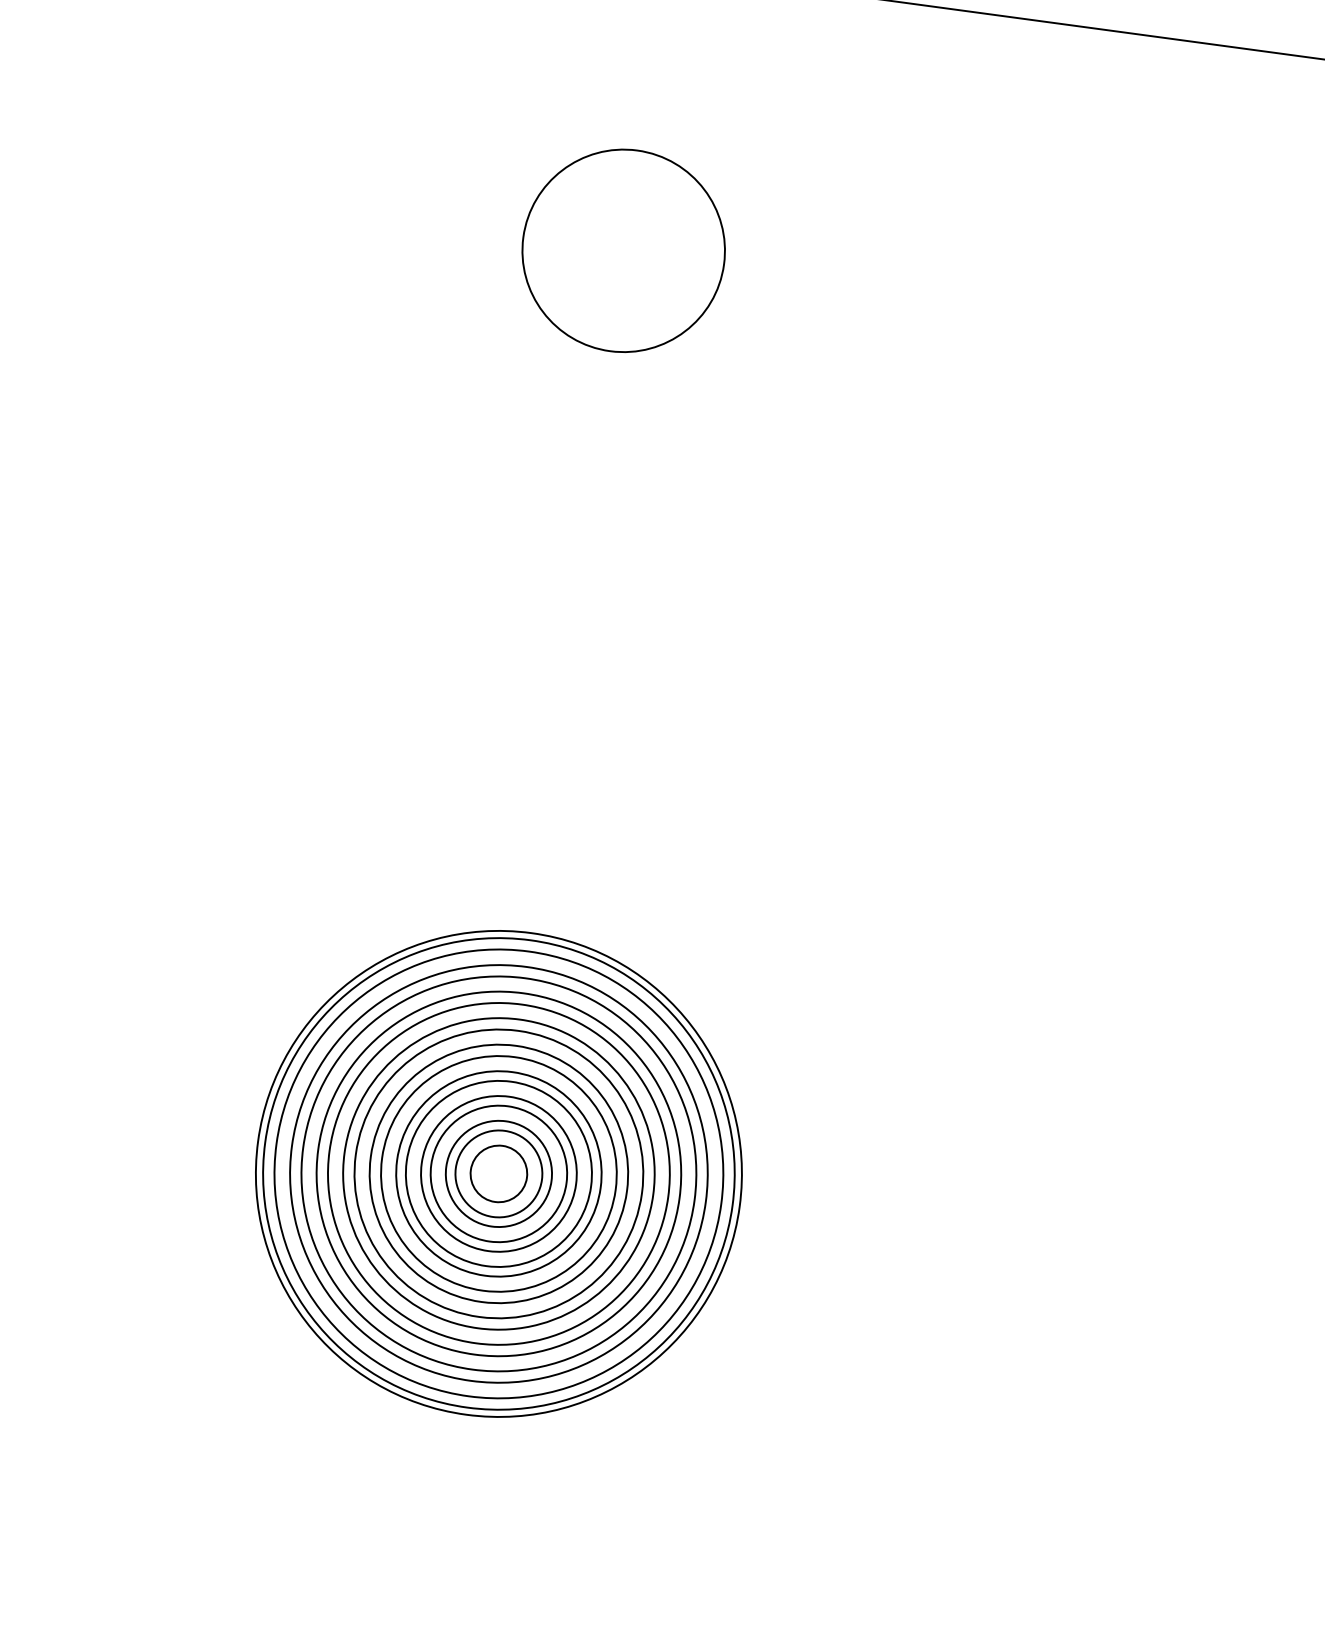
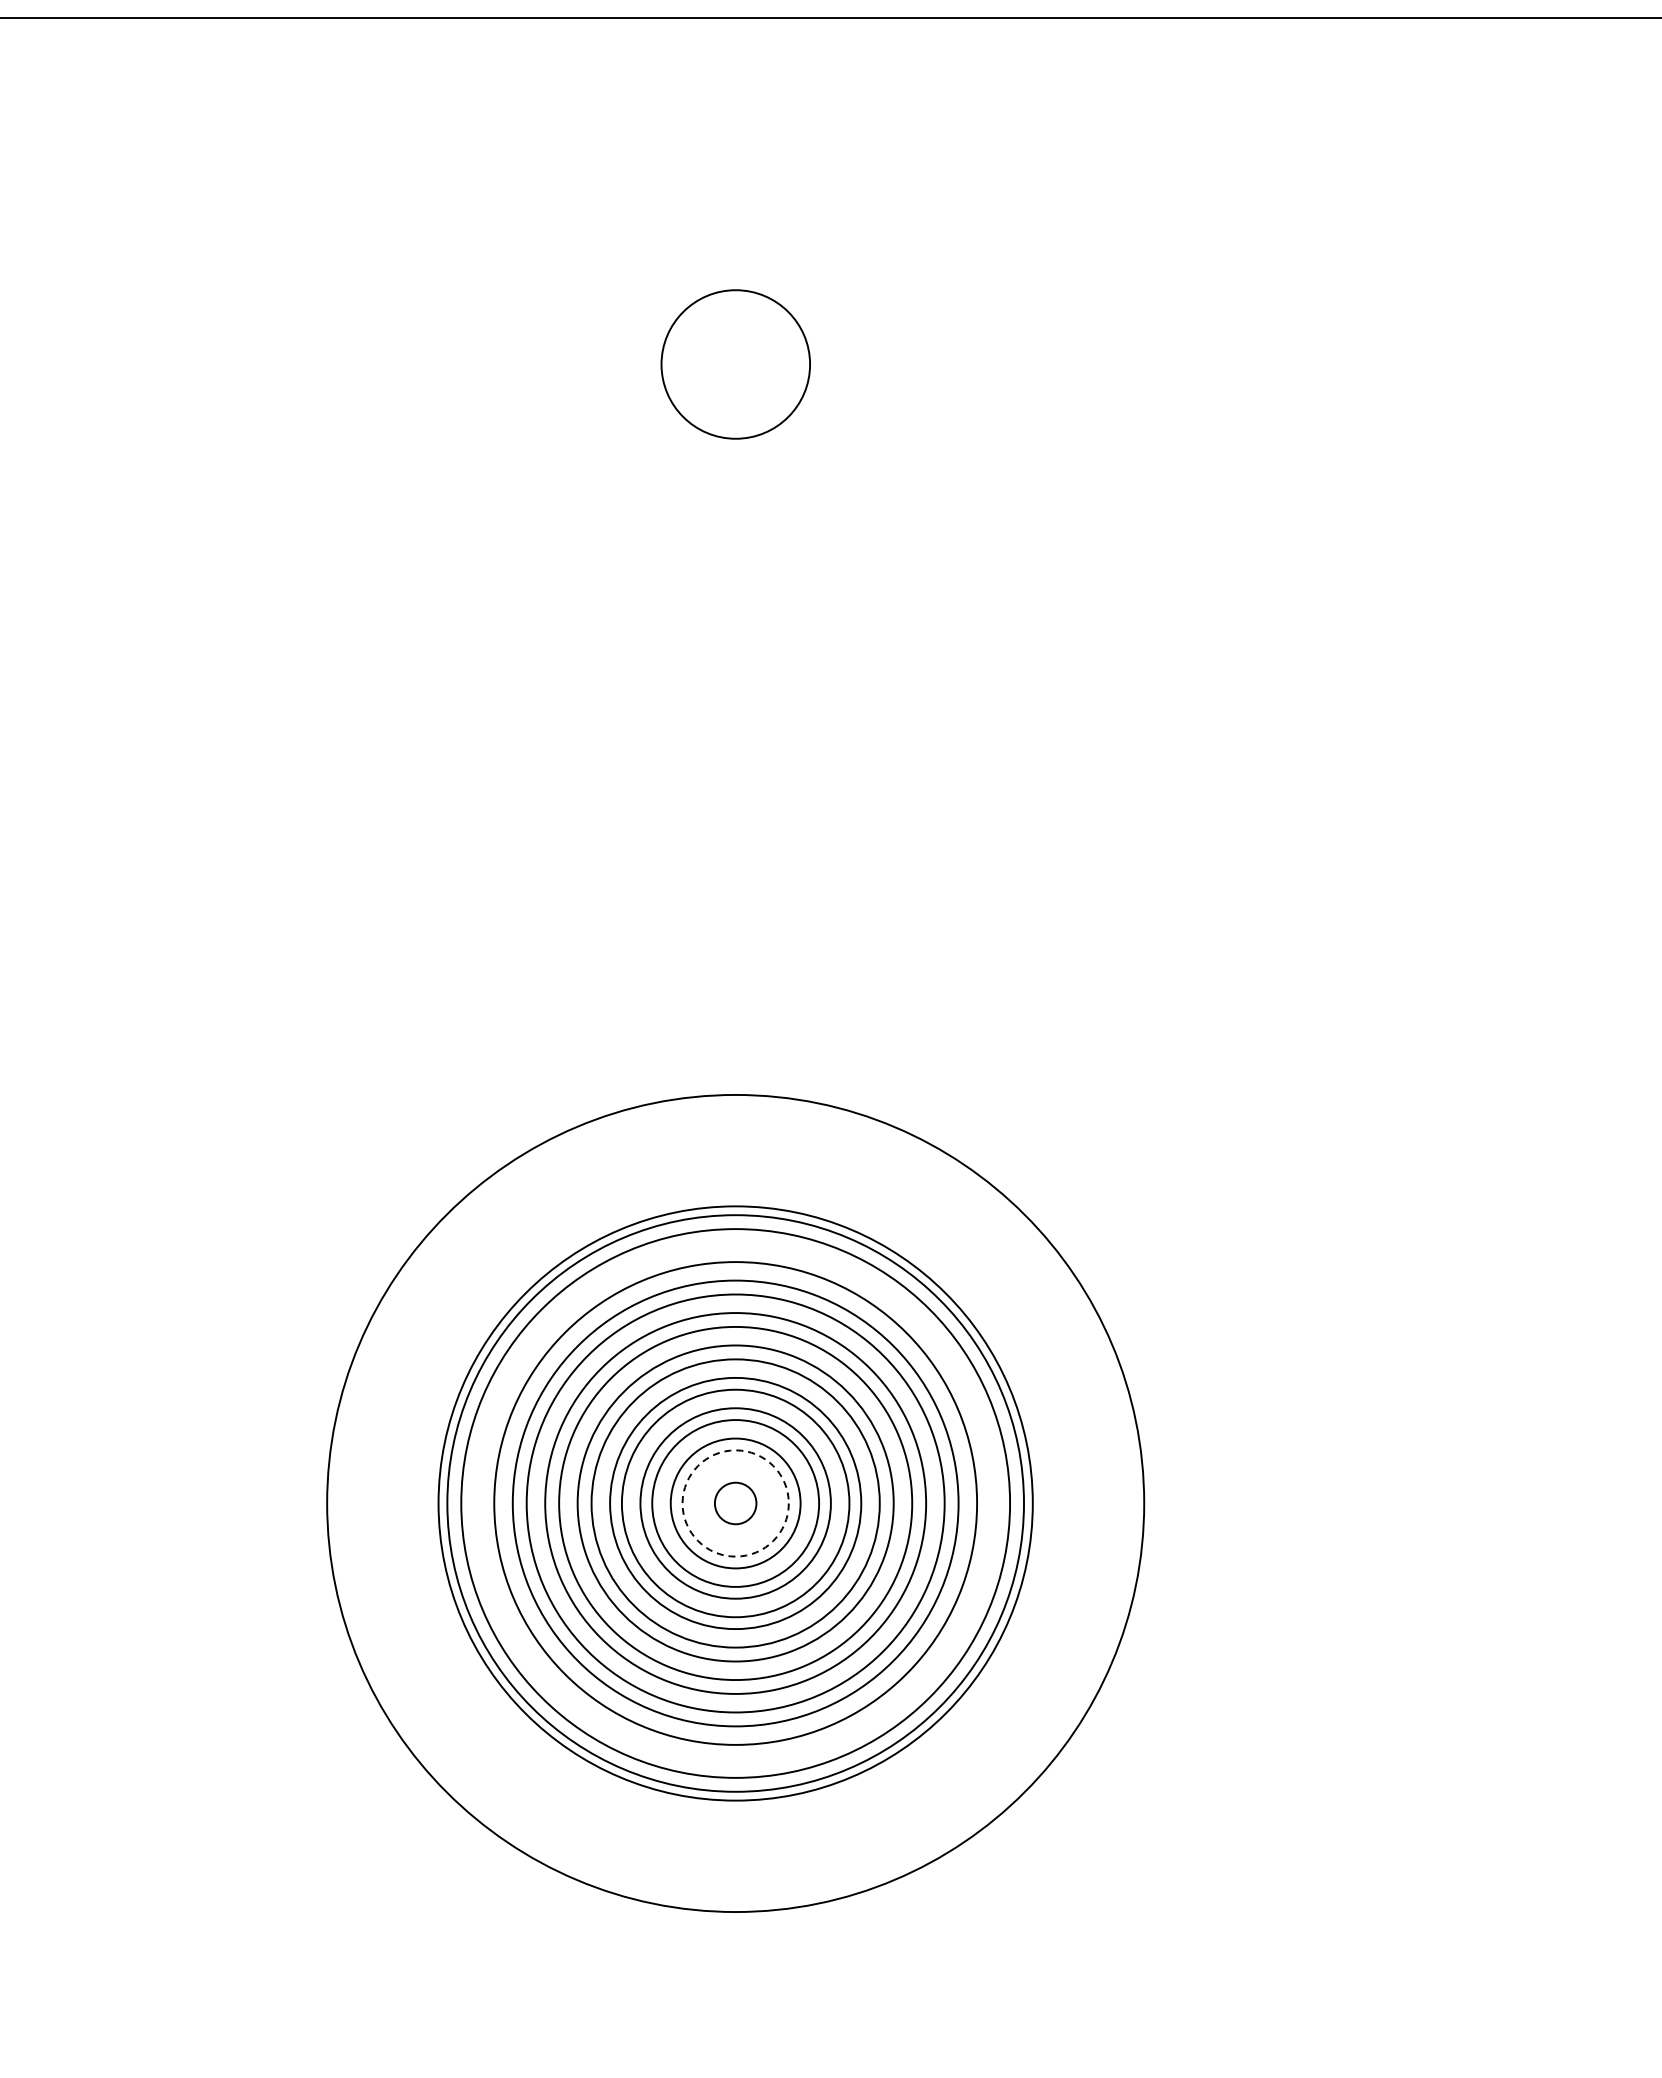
circle: (623, 250) -> (735, 364), size x0.6
circle: (498, 1173) -> (735, 1503), size x0.6
circle: (498, 1173) -> (735, 1503), size x1.6
circle: (498, 1173) -> (735, 1503), solid -> dashed

